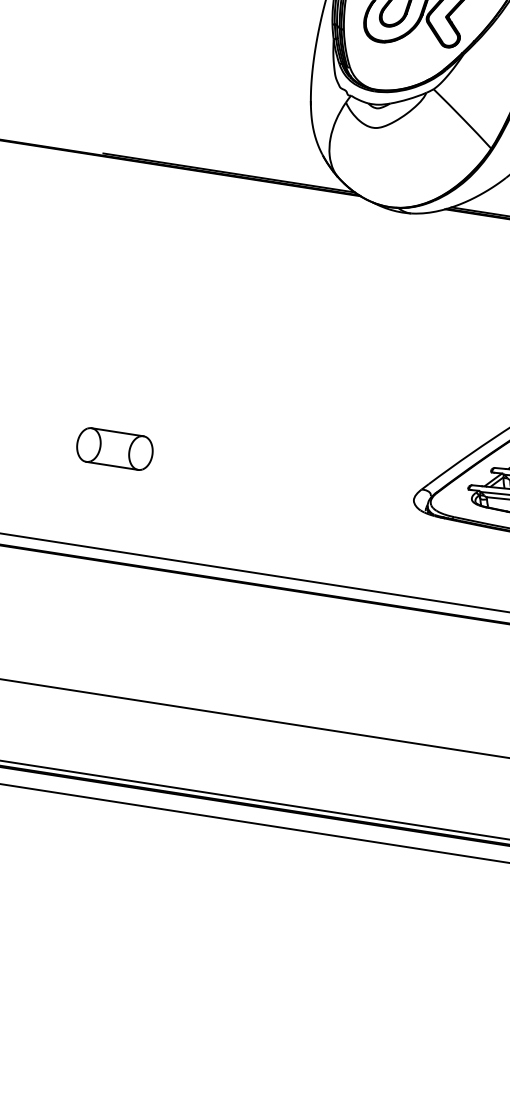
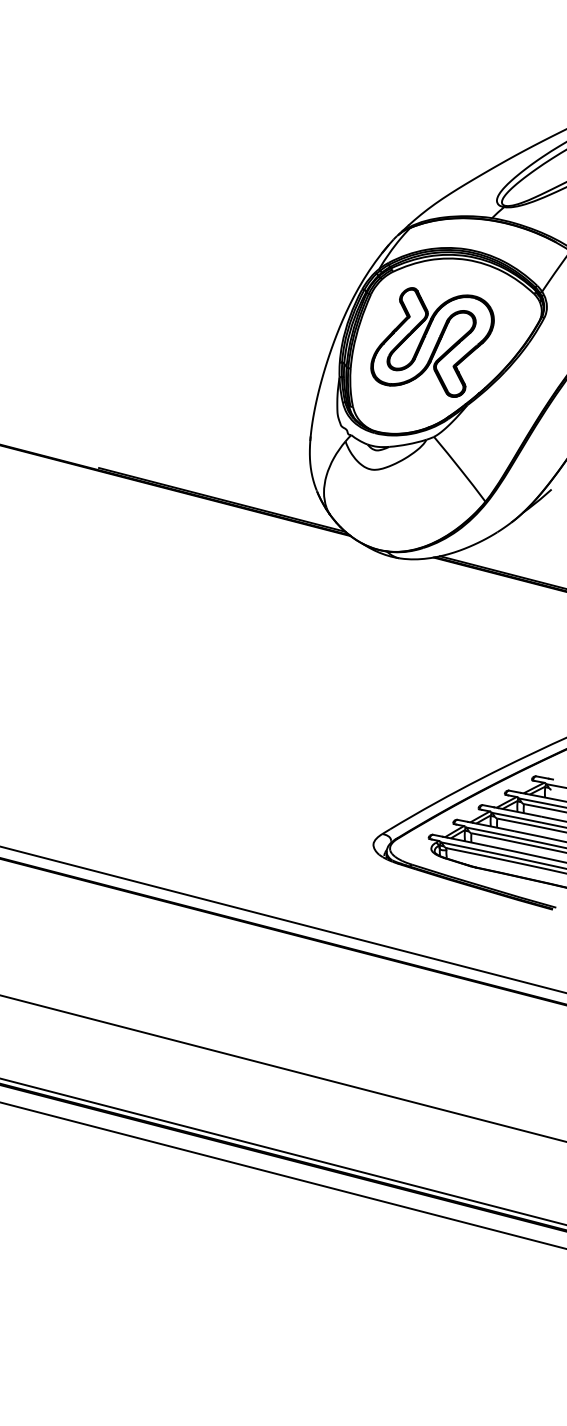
part: (114, 449) -> (80, 763), removed

